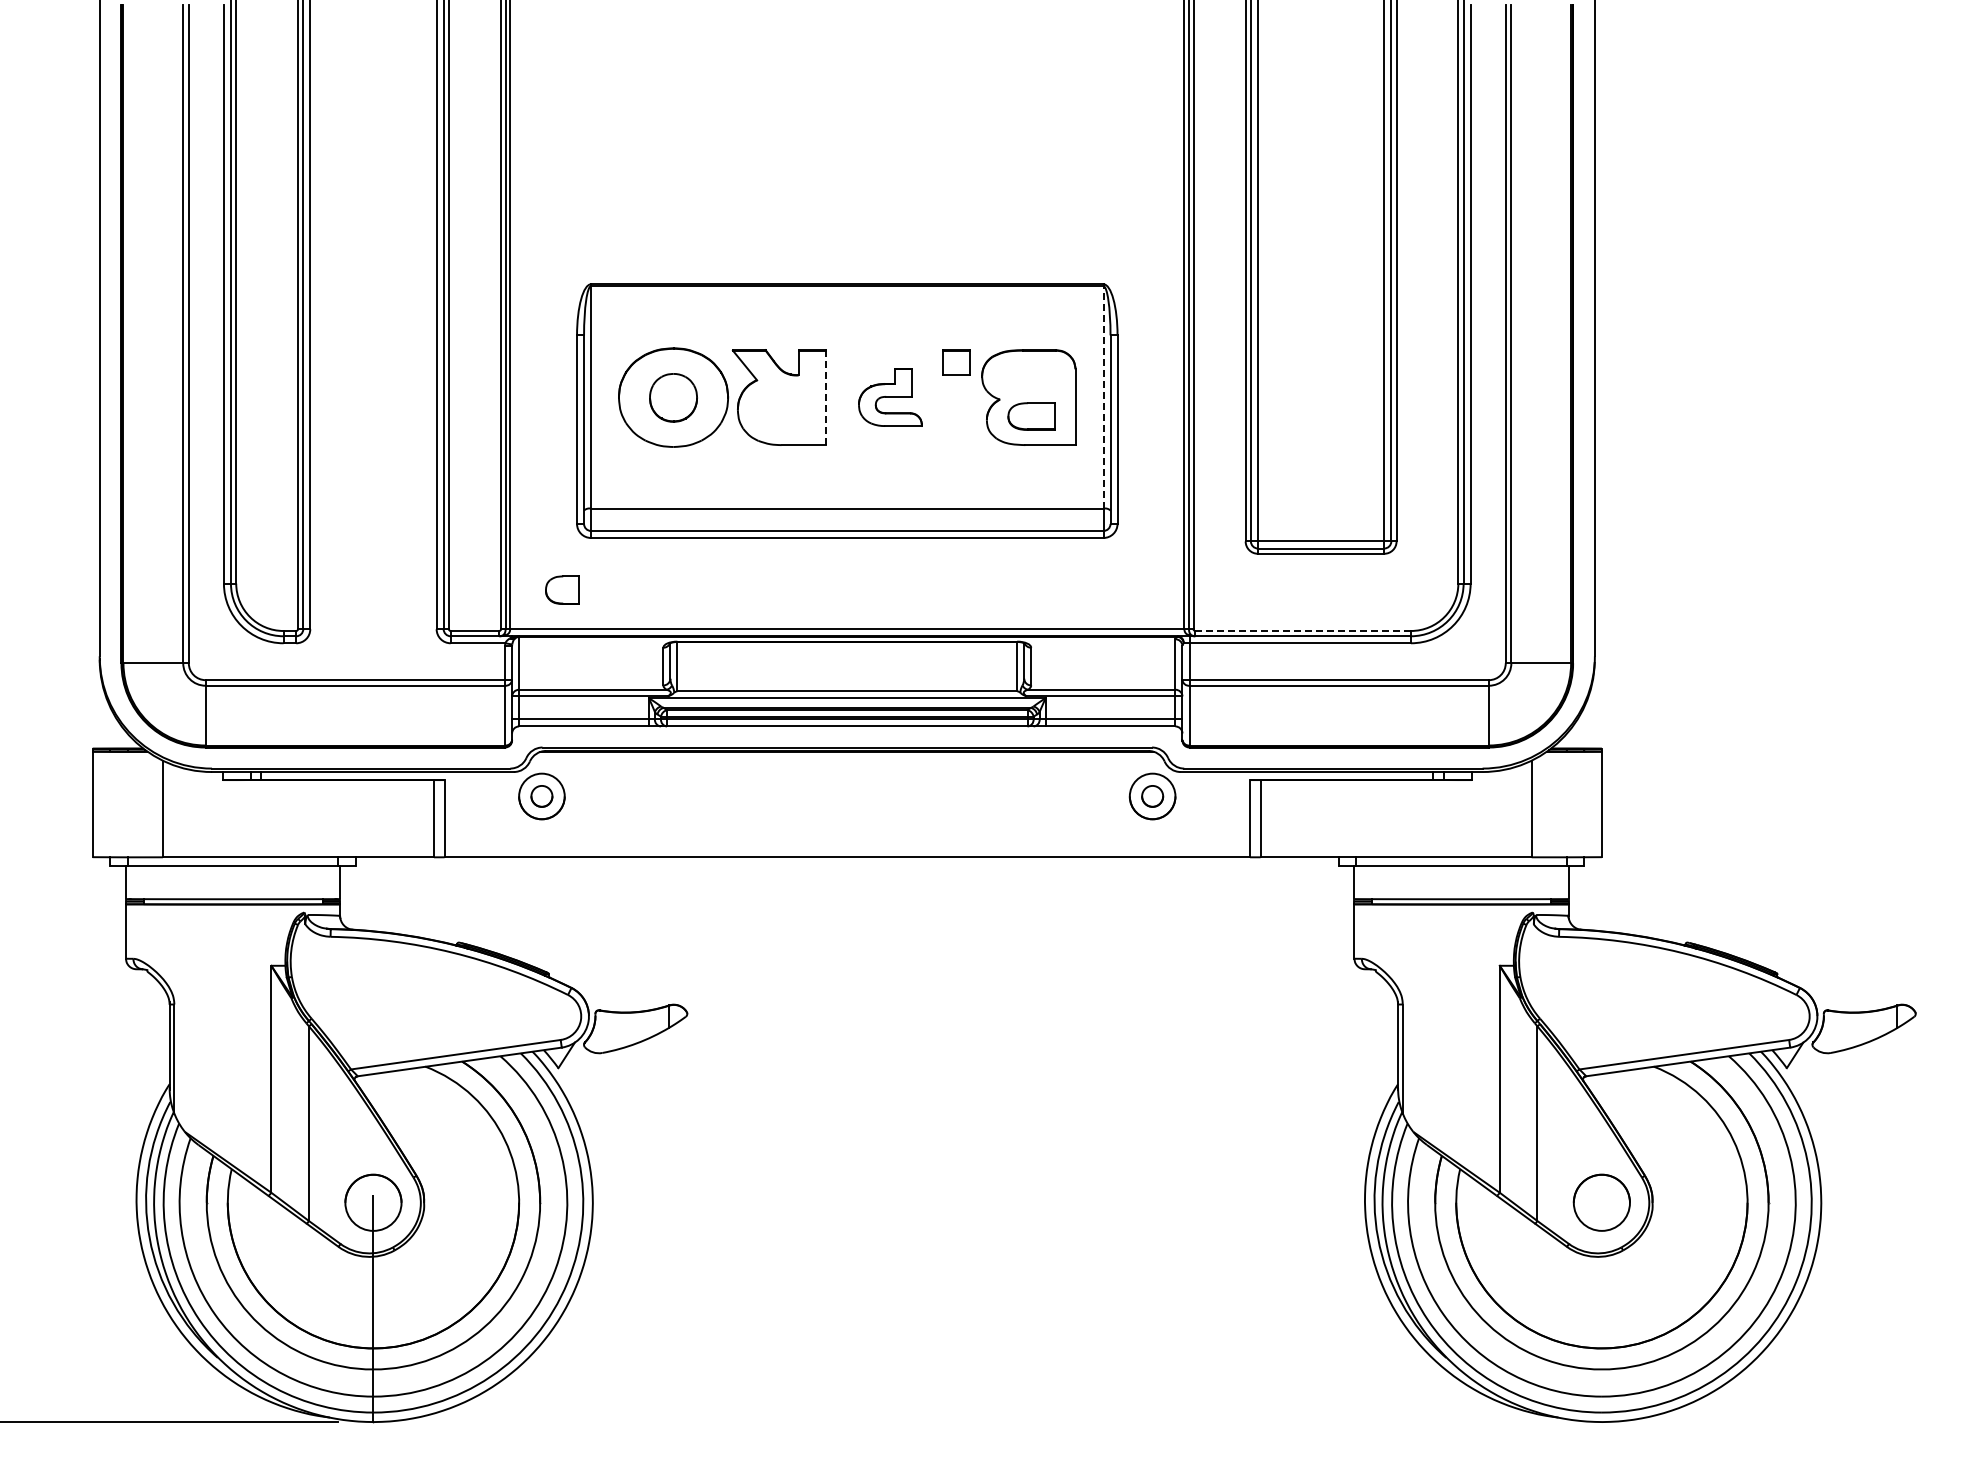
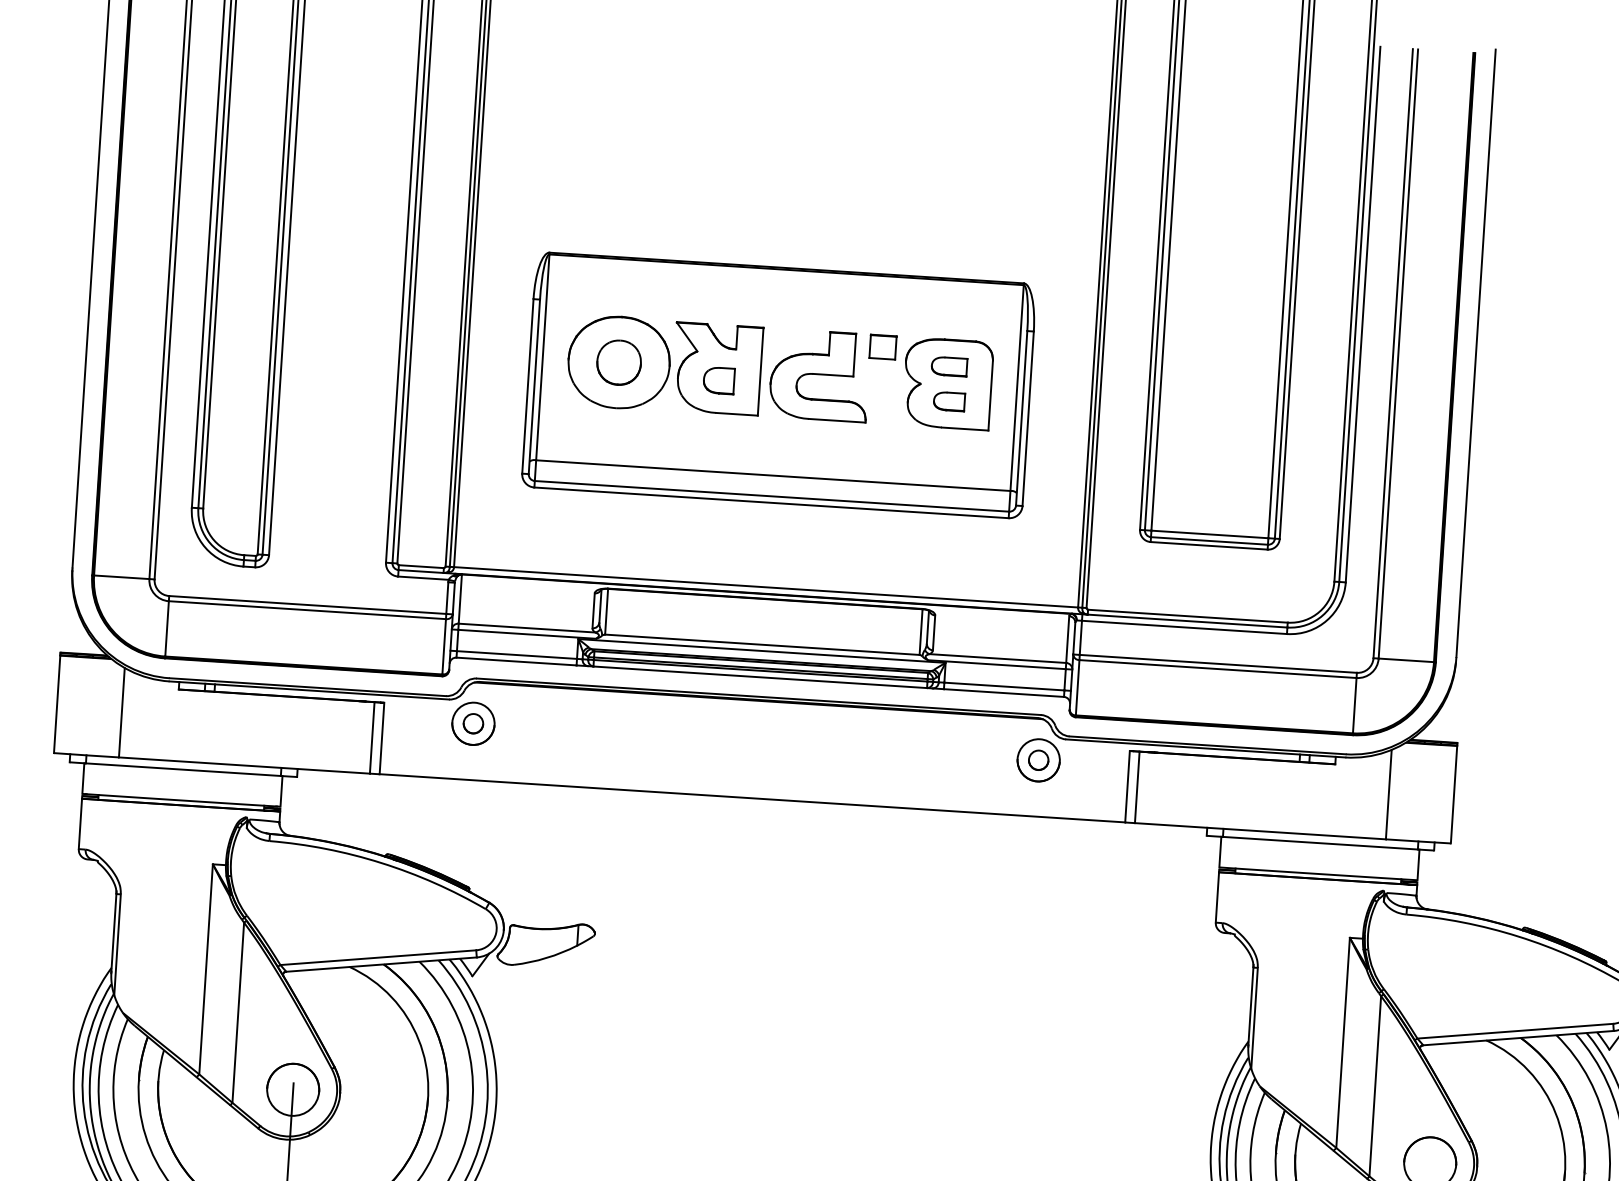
part: (1028, 378) -> (948, 366), added
line: (1103, 396) -> (1017, 387), dashed -> solid
line: (826, 397) -> (760, 371), dashed -> solid
part: (890, 397) -> (819, 375), size x1.67
part: (1031, 416) -> (949, 401), size x0.71
part: (562, 589) -> (719, 380), moved
line: (1303, 631) -> (1188, 616), dashed -> solid

